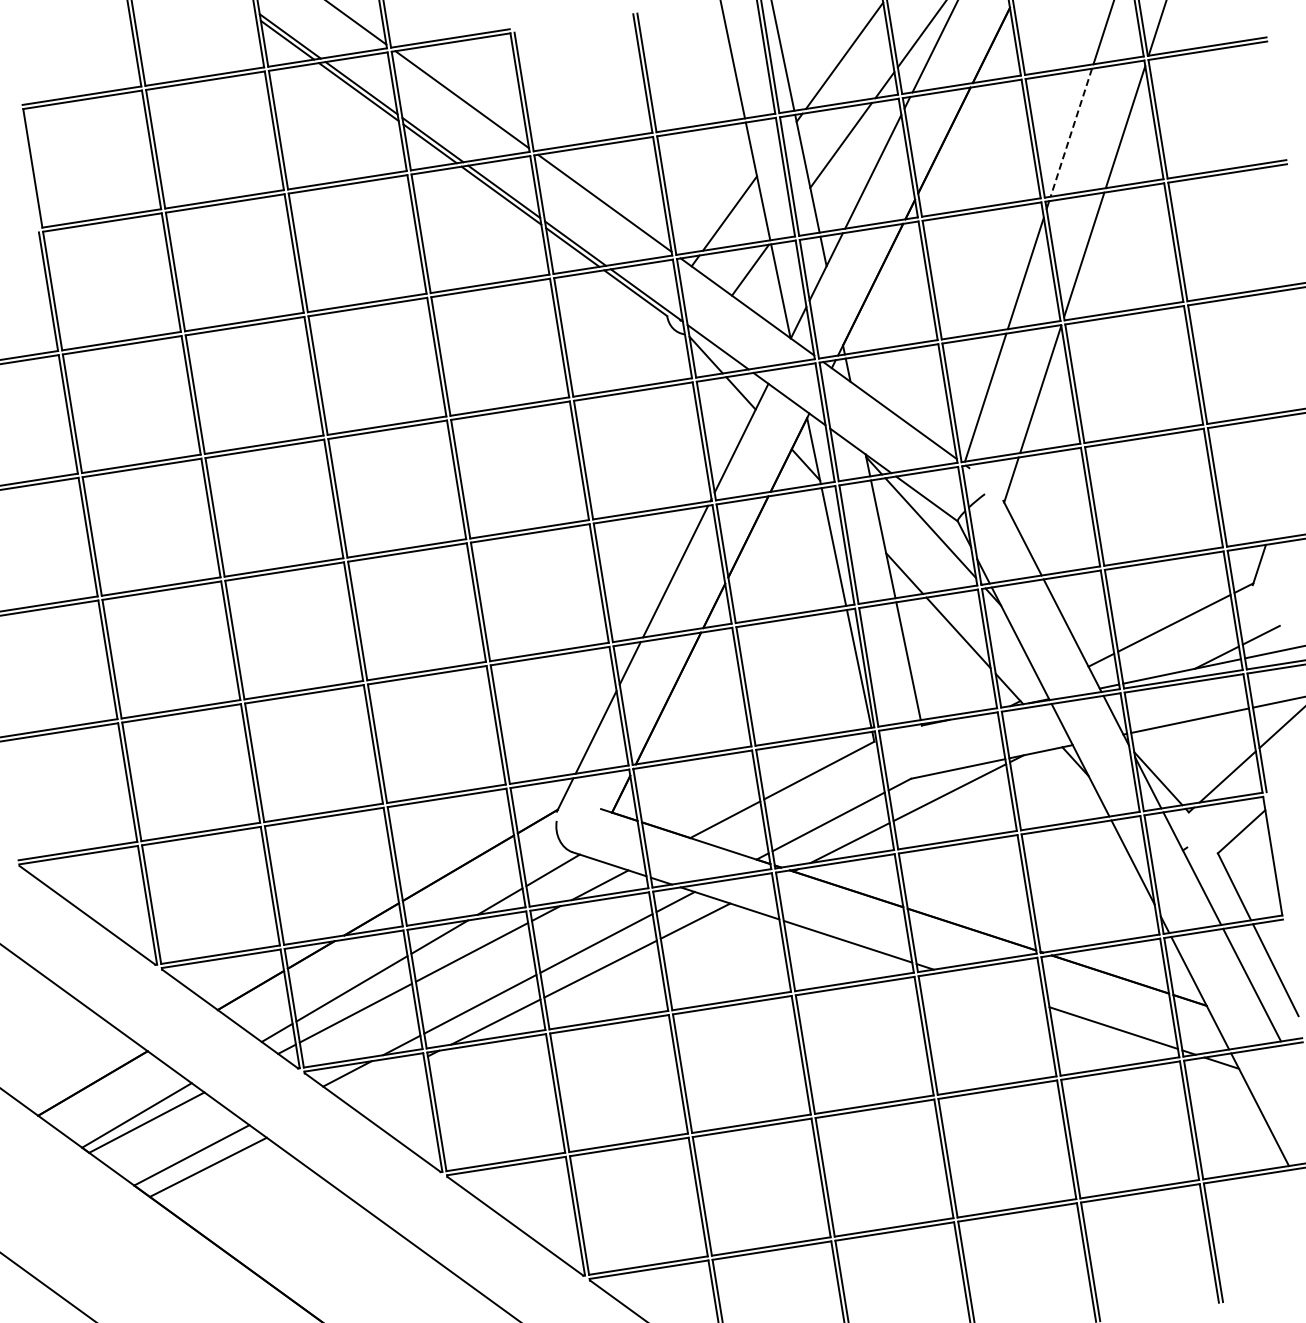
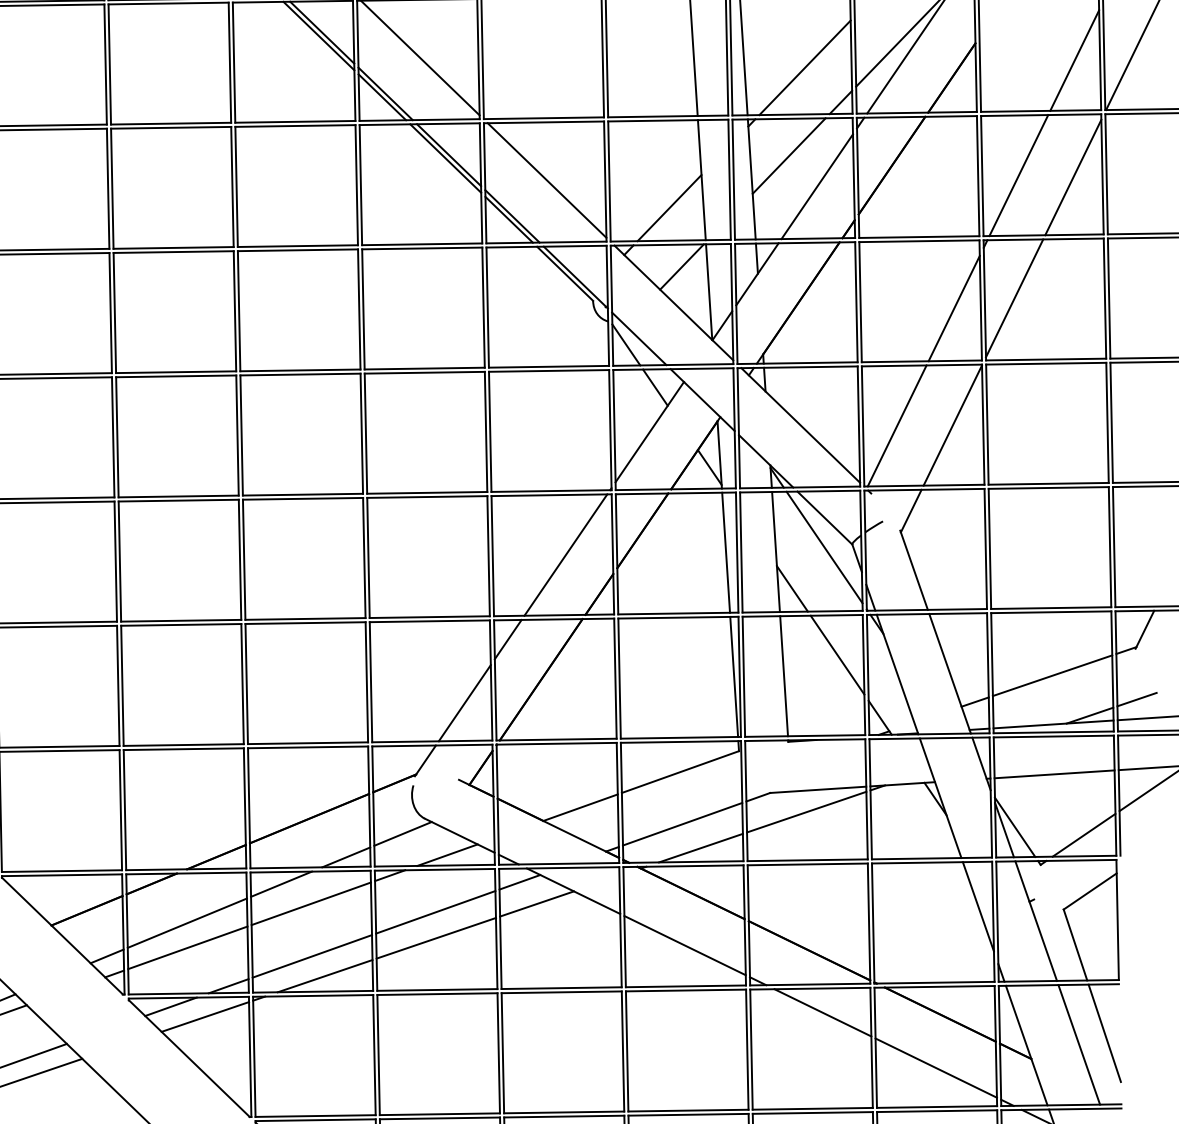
line: (1071, 133) -> (1018, 176), dashed -> solid
line: (993, 988) -> (822, 1012), added
line: (382, 1079) -> (204, 1017), added

